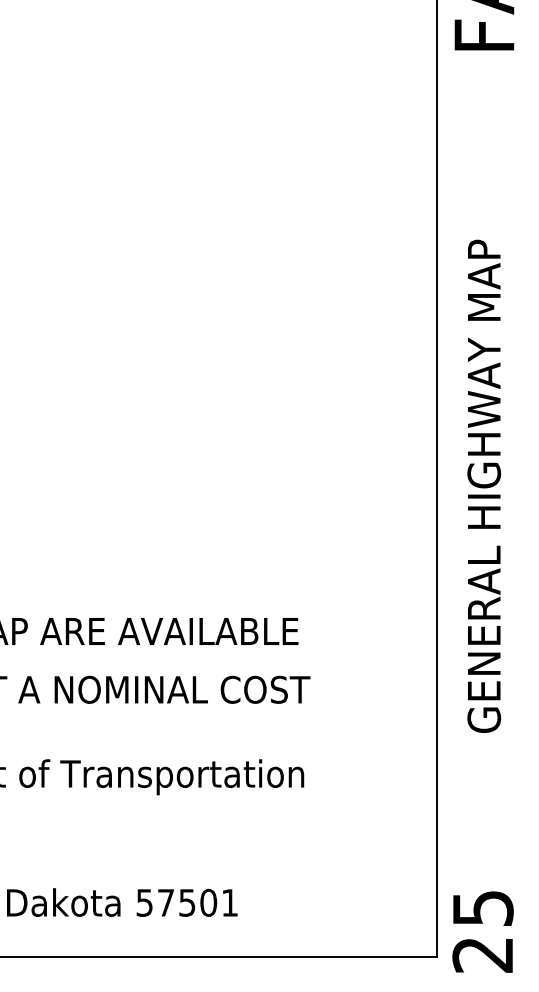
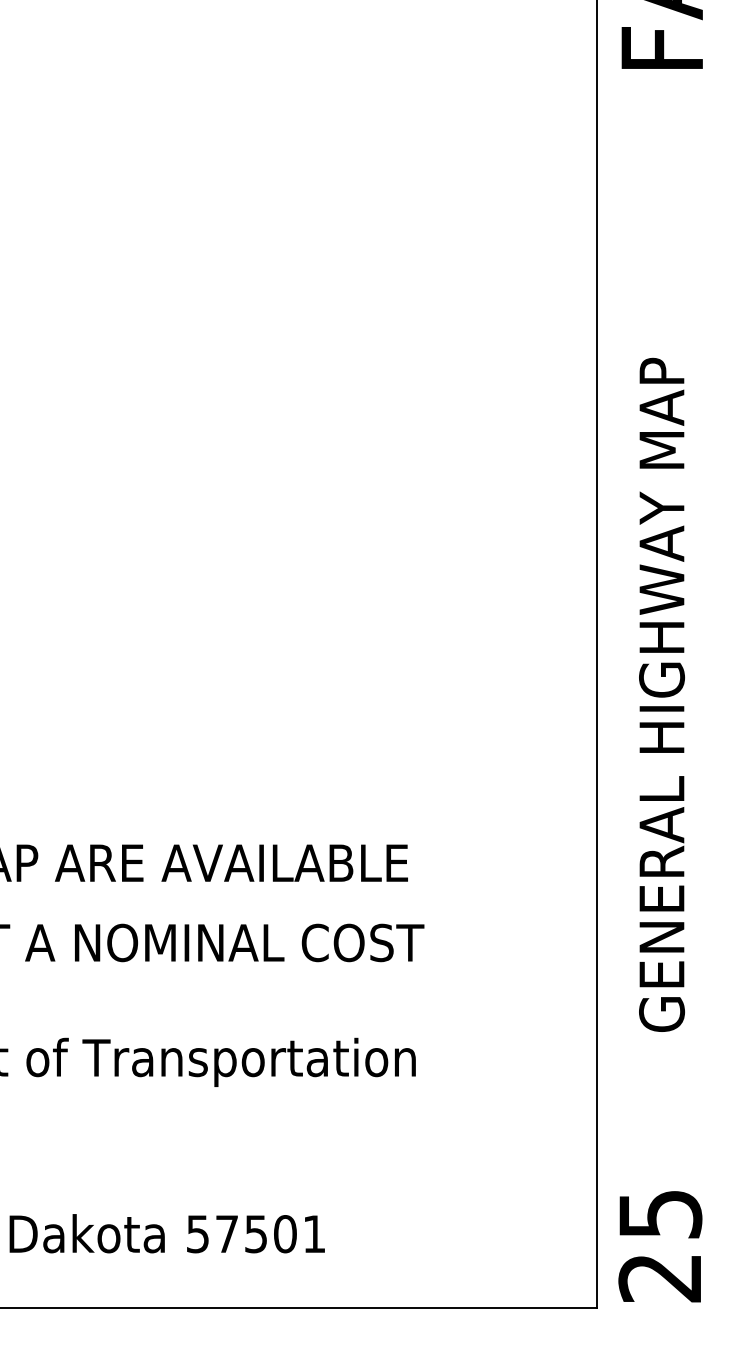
text: (484, 485) -> (662, 693), moved
text: (482, 931) -> (659, 1245), moved

